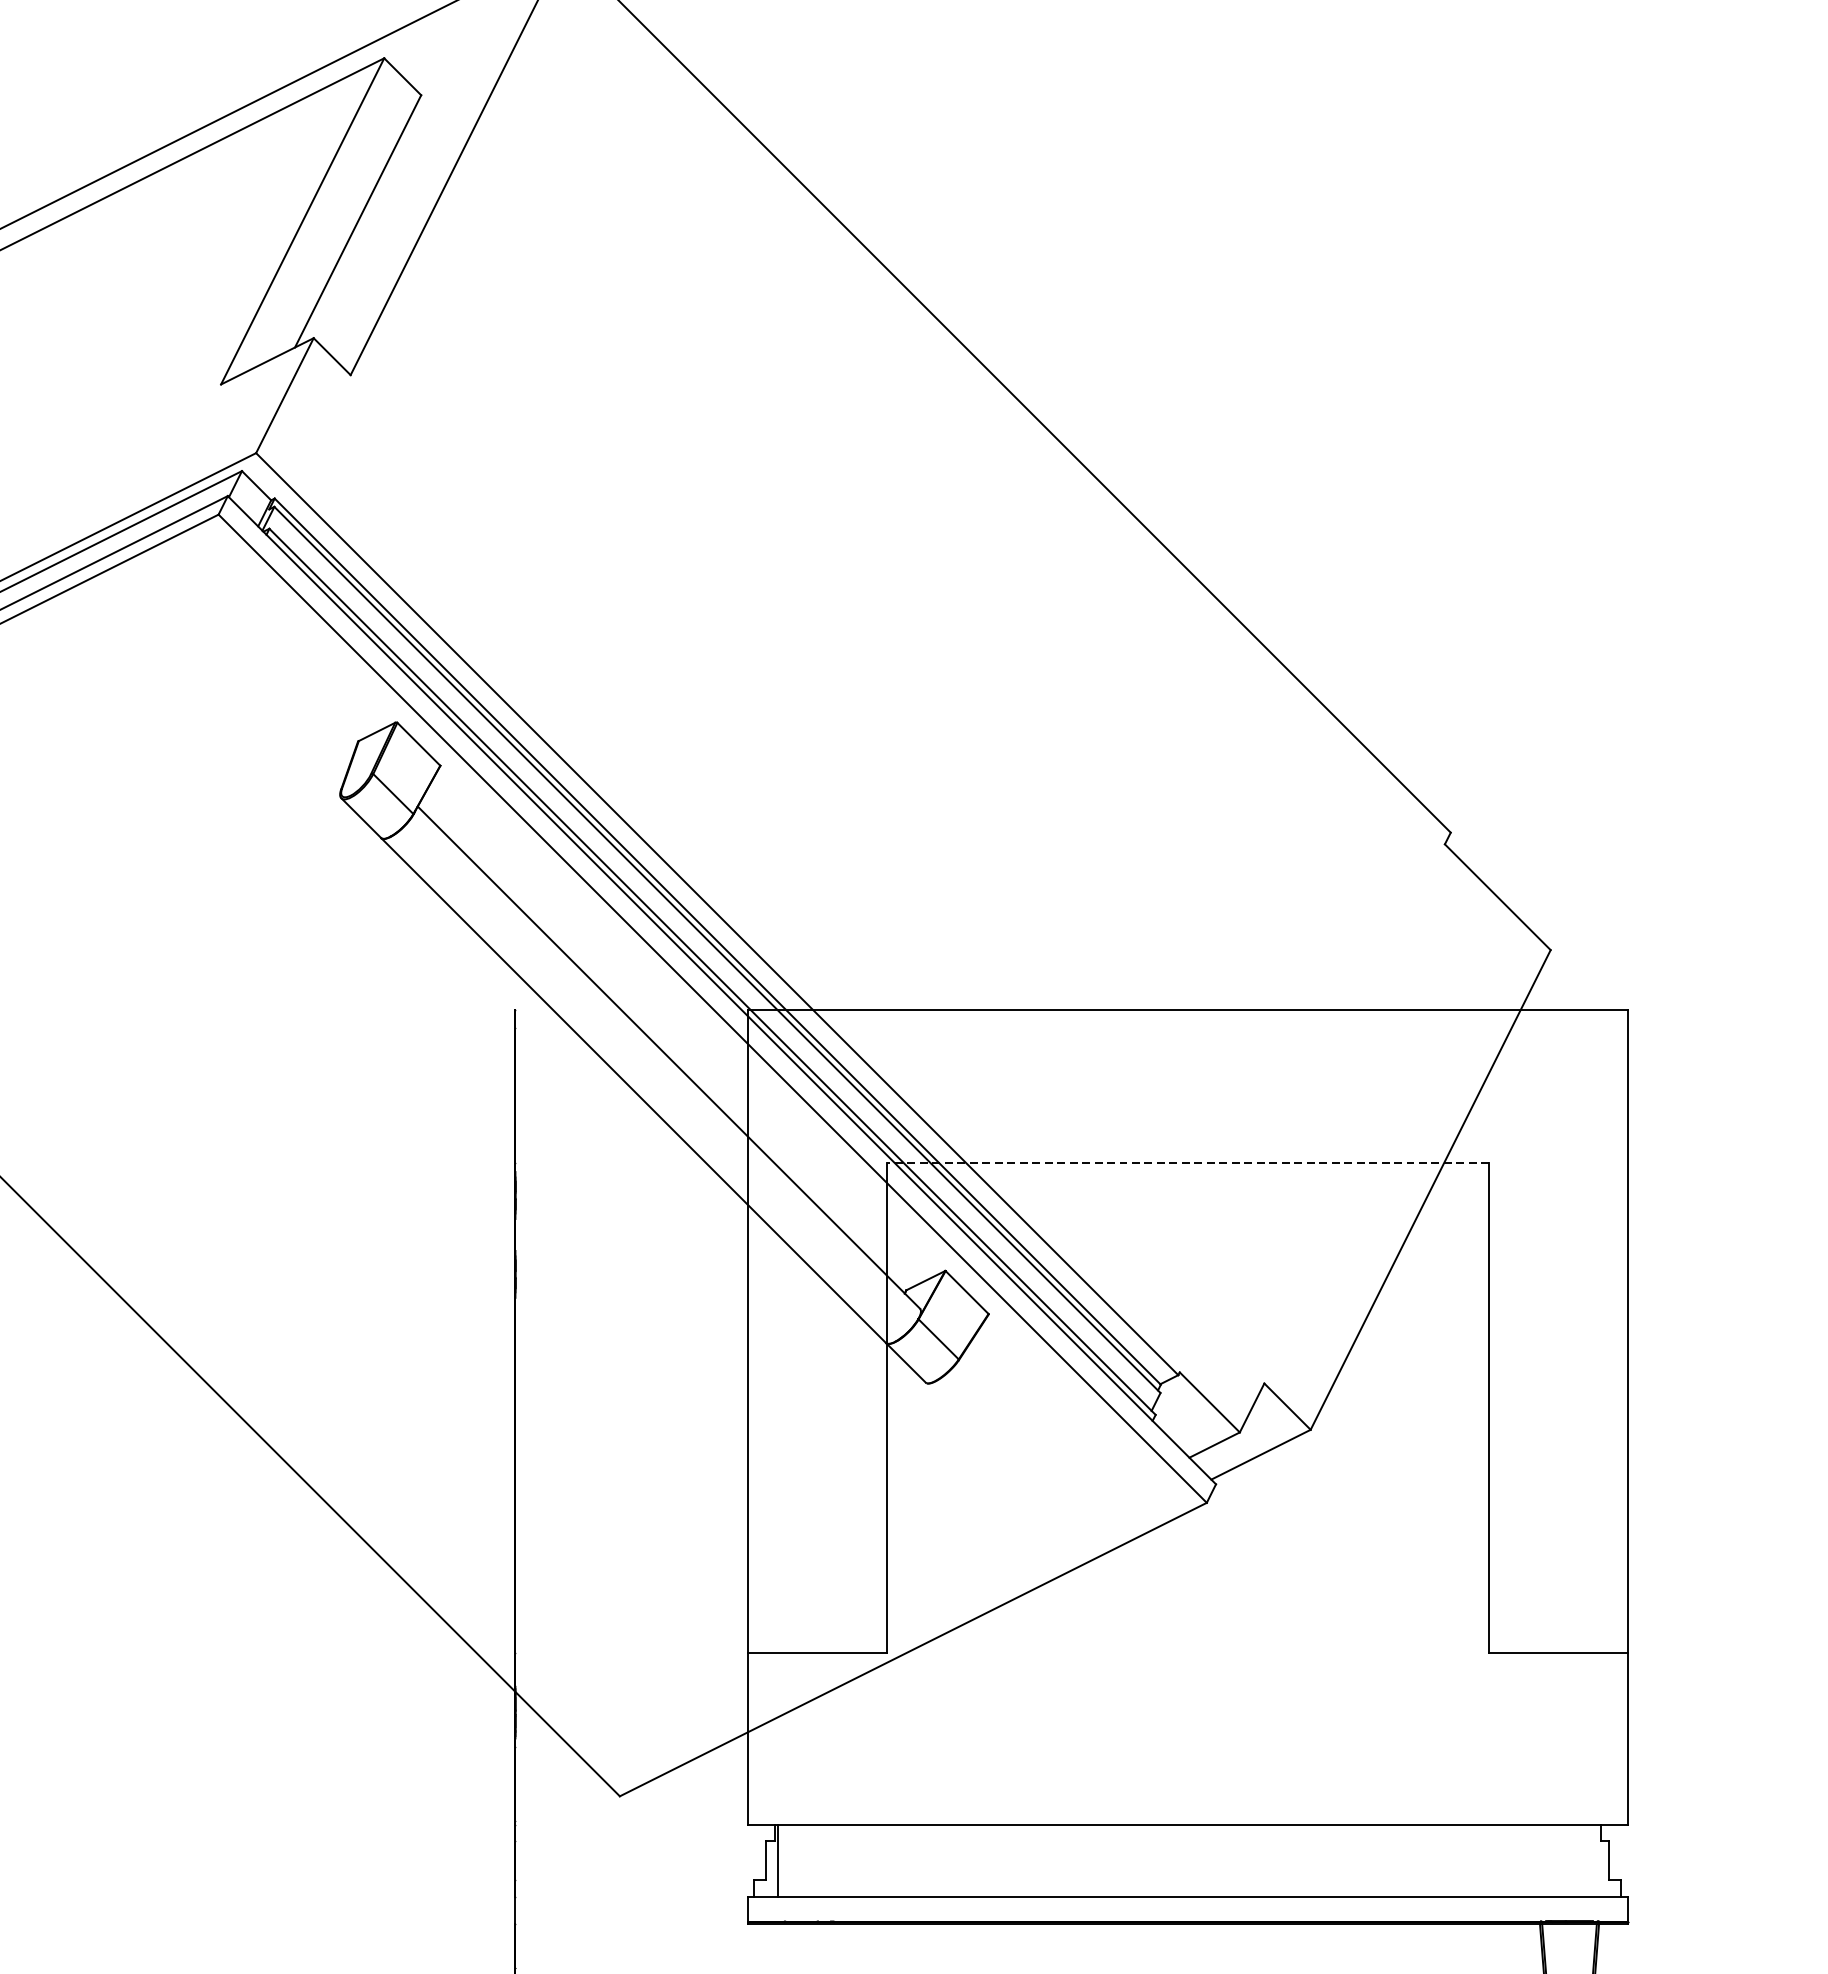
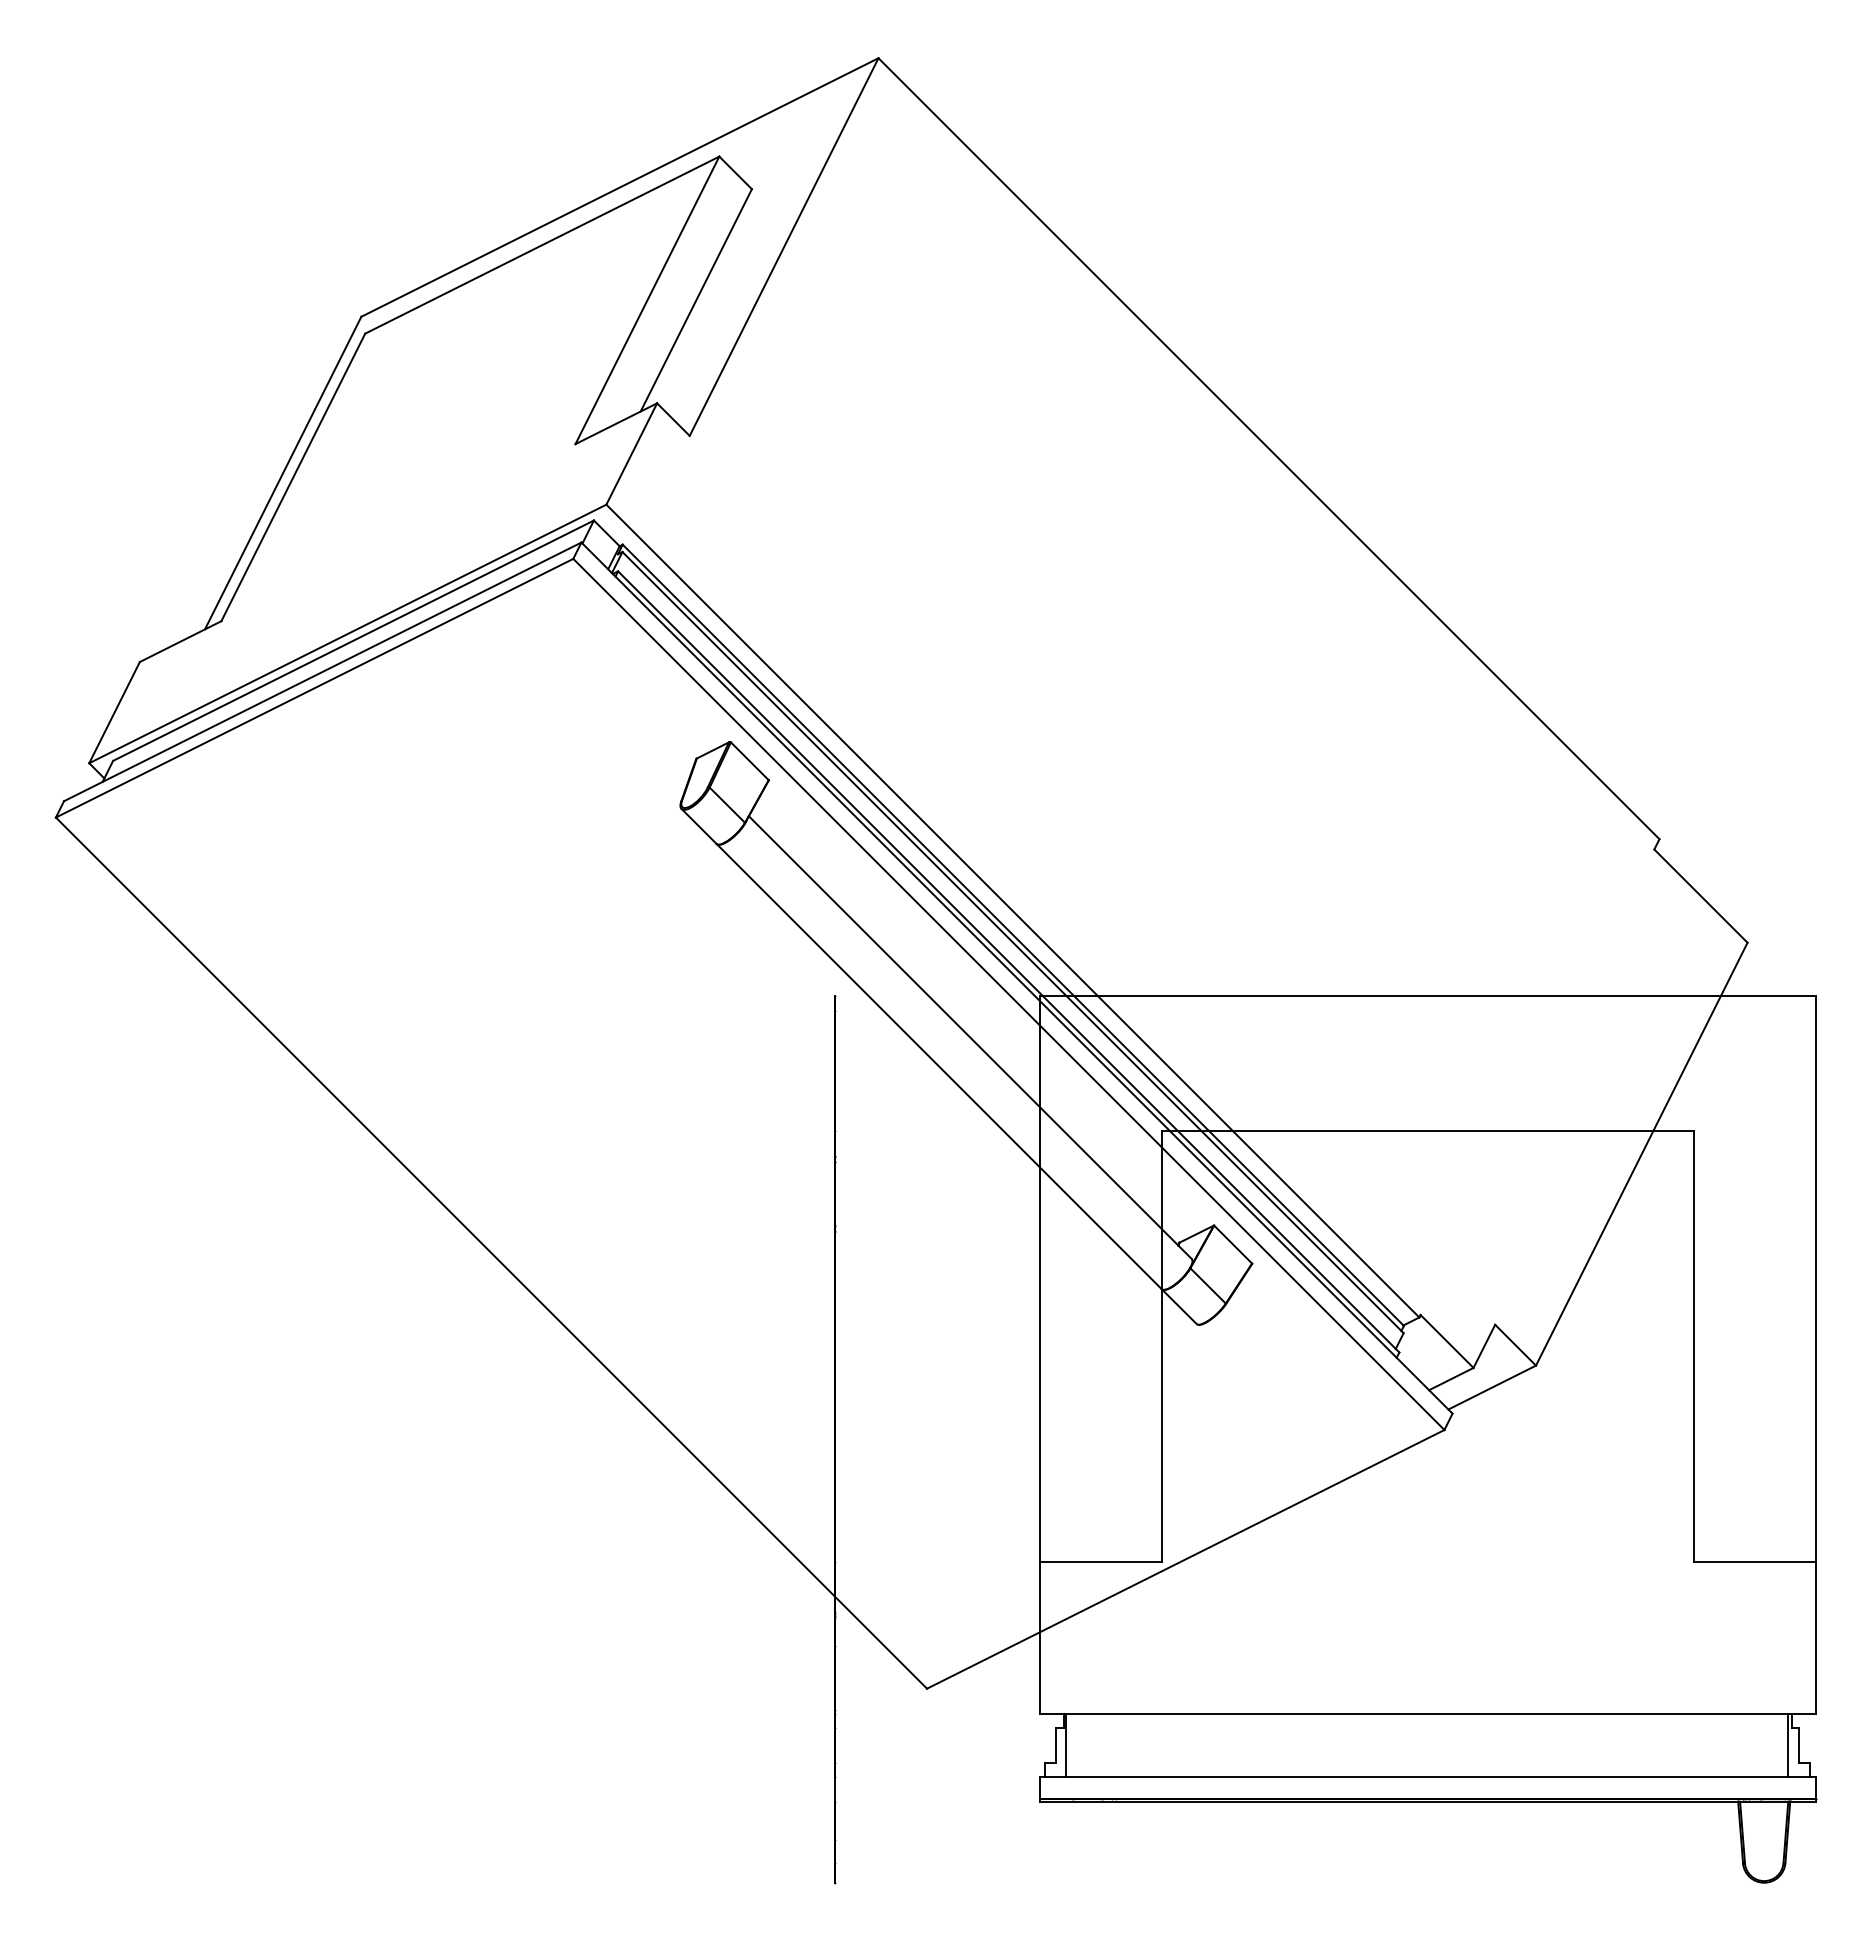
line: (1187, 1163) -> (1427, 1130), dashed -> solid
line: (1595, 1860) -> (1787, 1745), added

